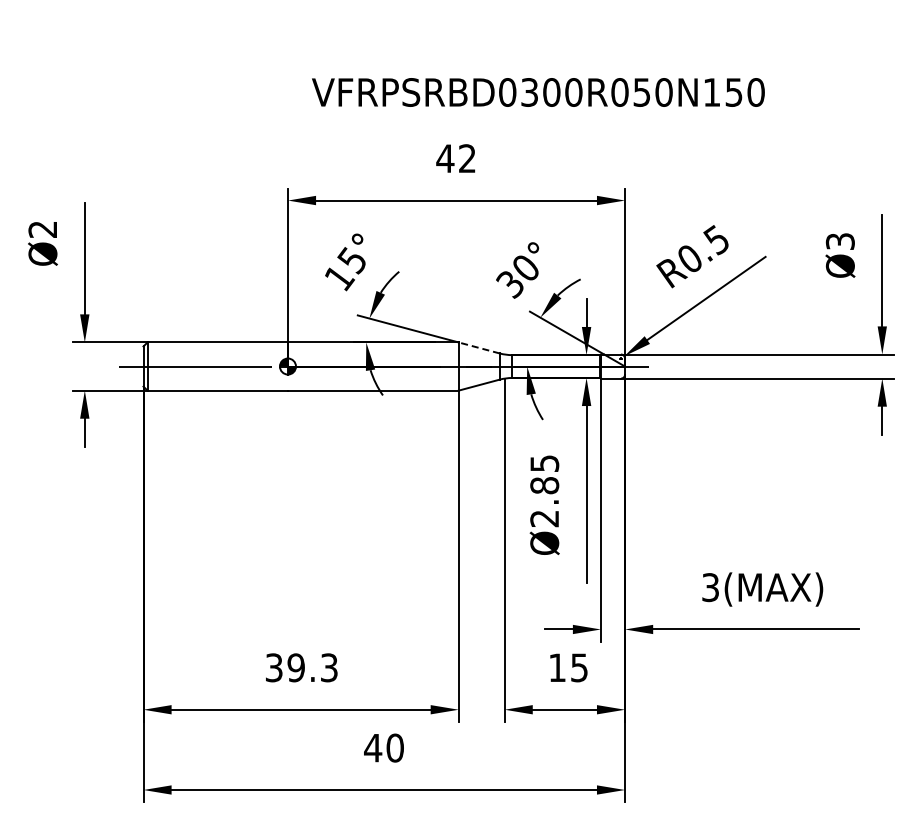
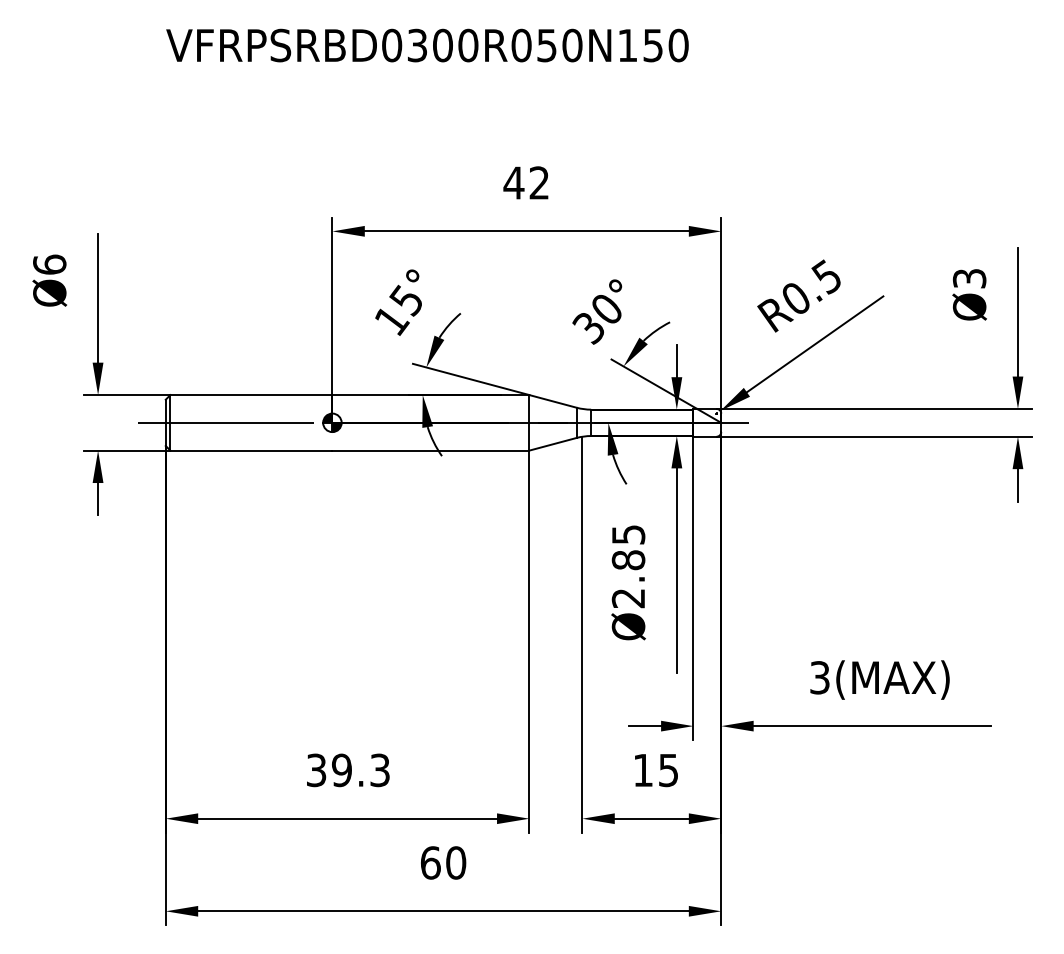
text: (538, 92) -> (427, 45), moved
text: (42, 228) -> (49, 263), Ø2 -> Ø6
line: (478, 347) -> (552, 400), dashed -> solid
text: (373, 747) -> (431, 862), 40 -> 60

